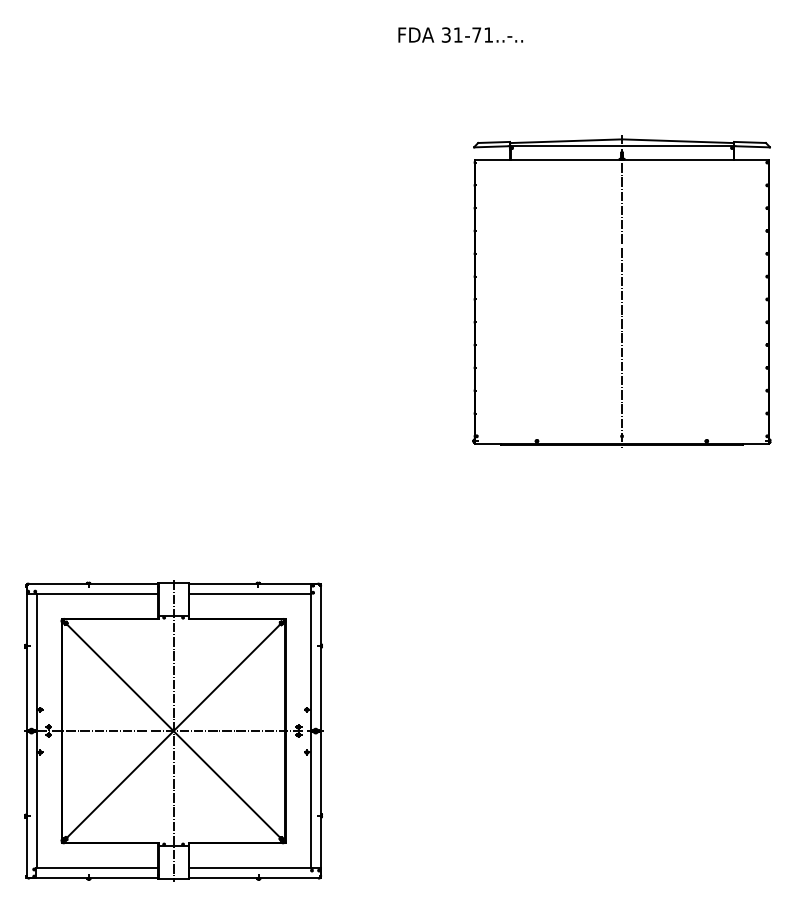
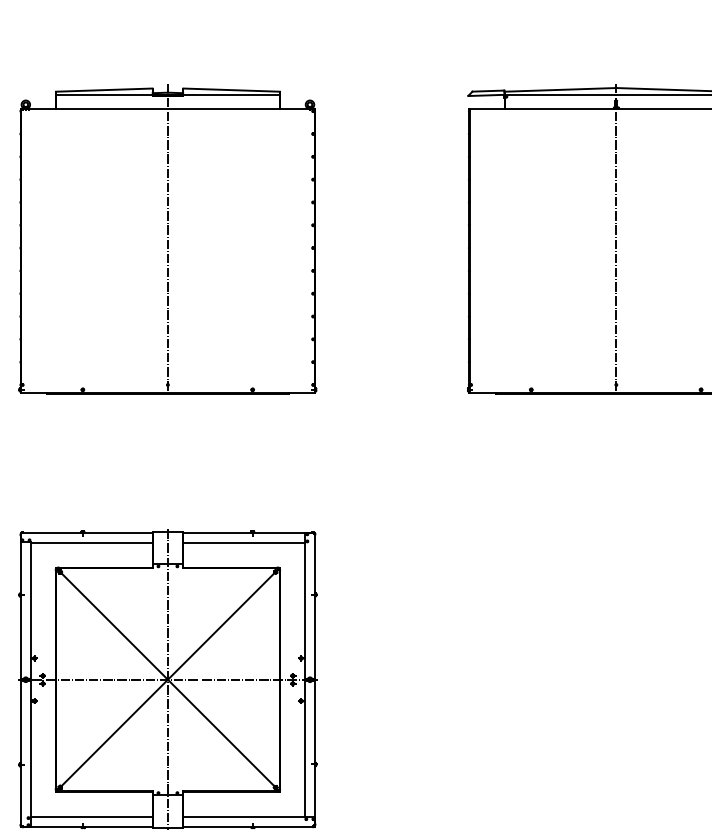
part: (173, 291) -> (167, 240), added

